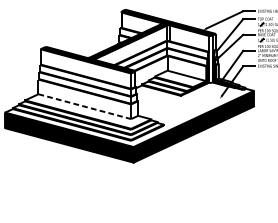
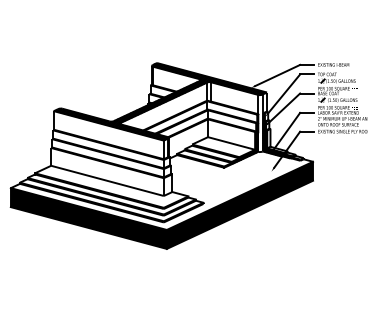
line: (85, 107) -> (108, 181), dashed -> solid

